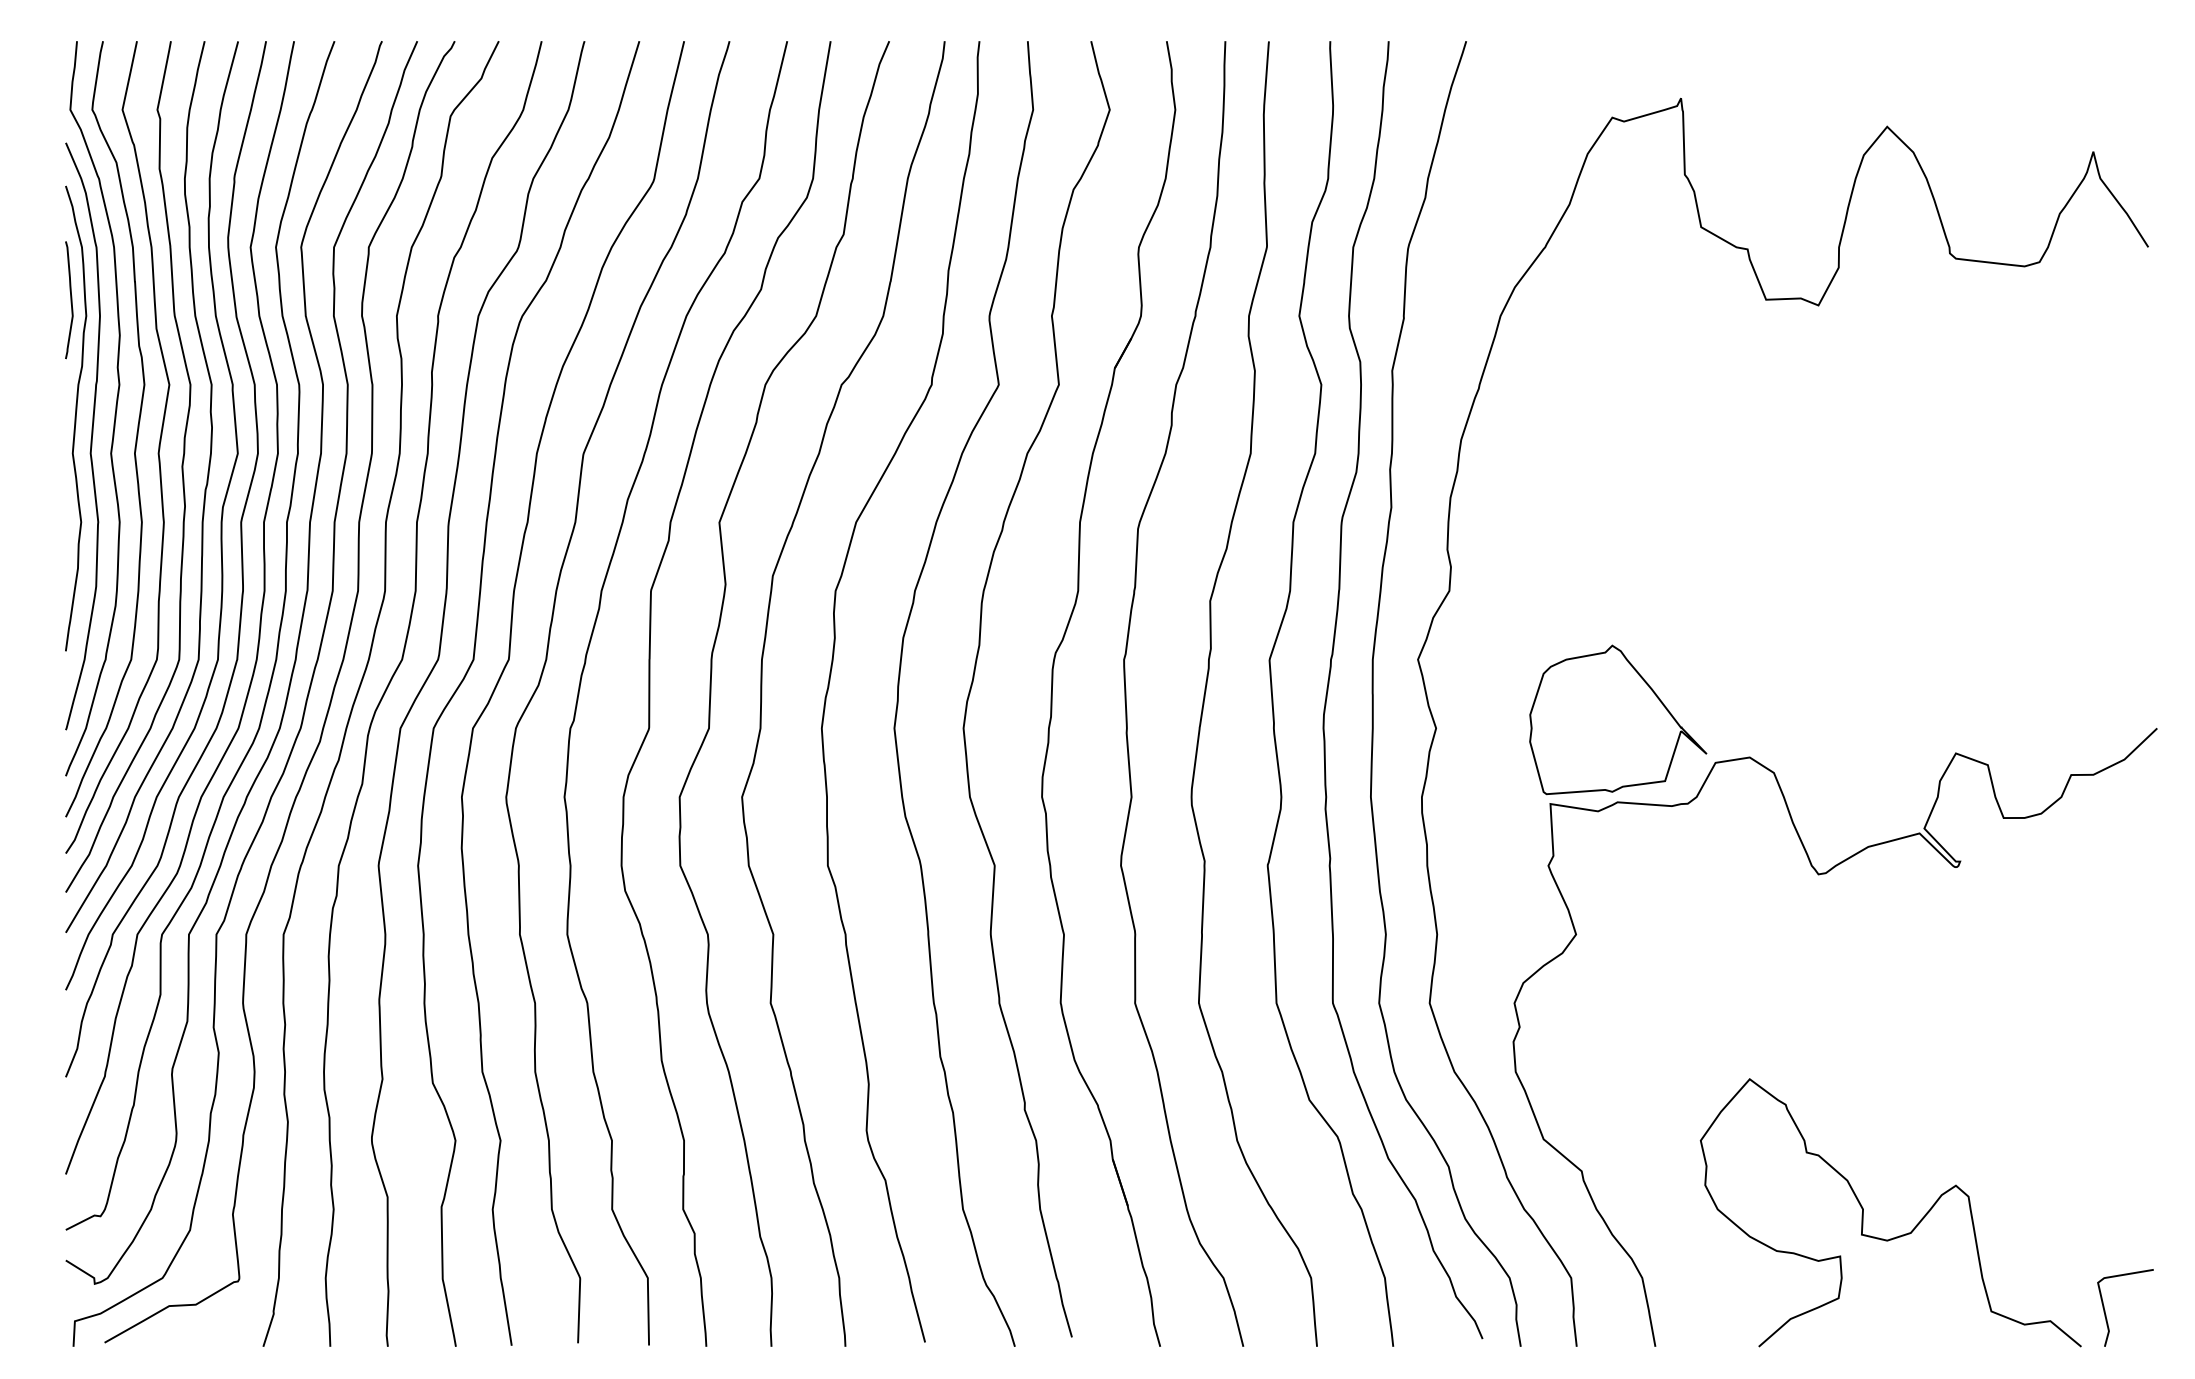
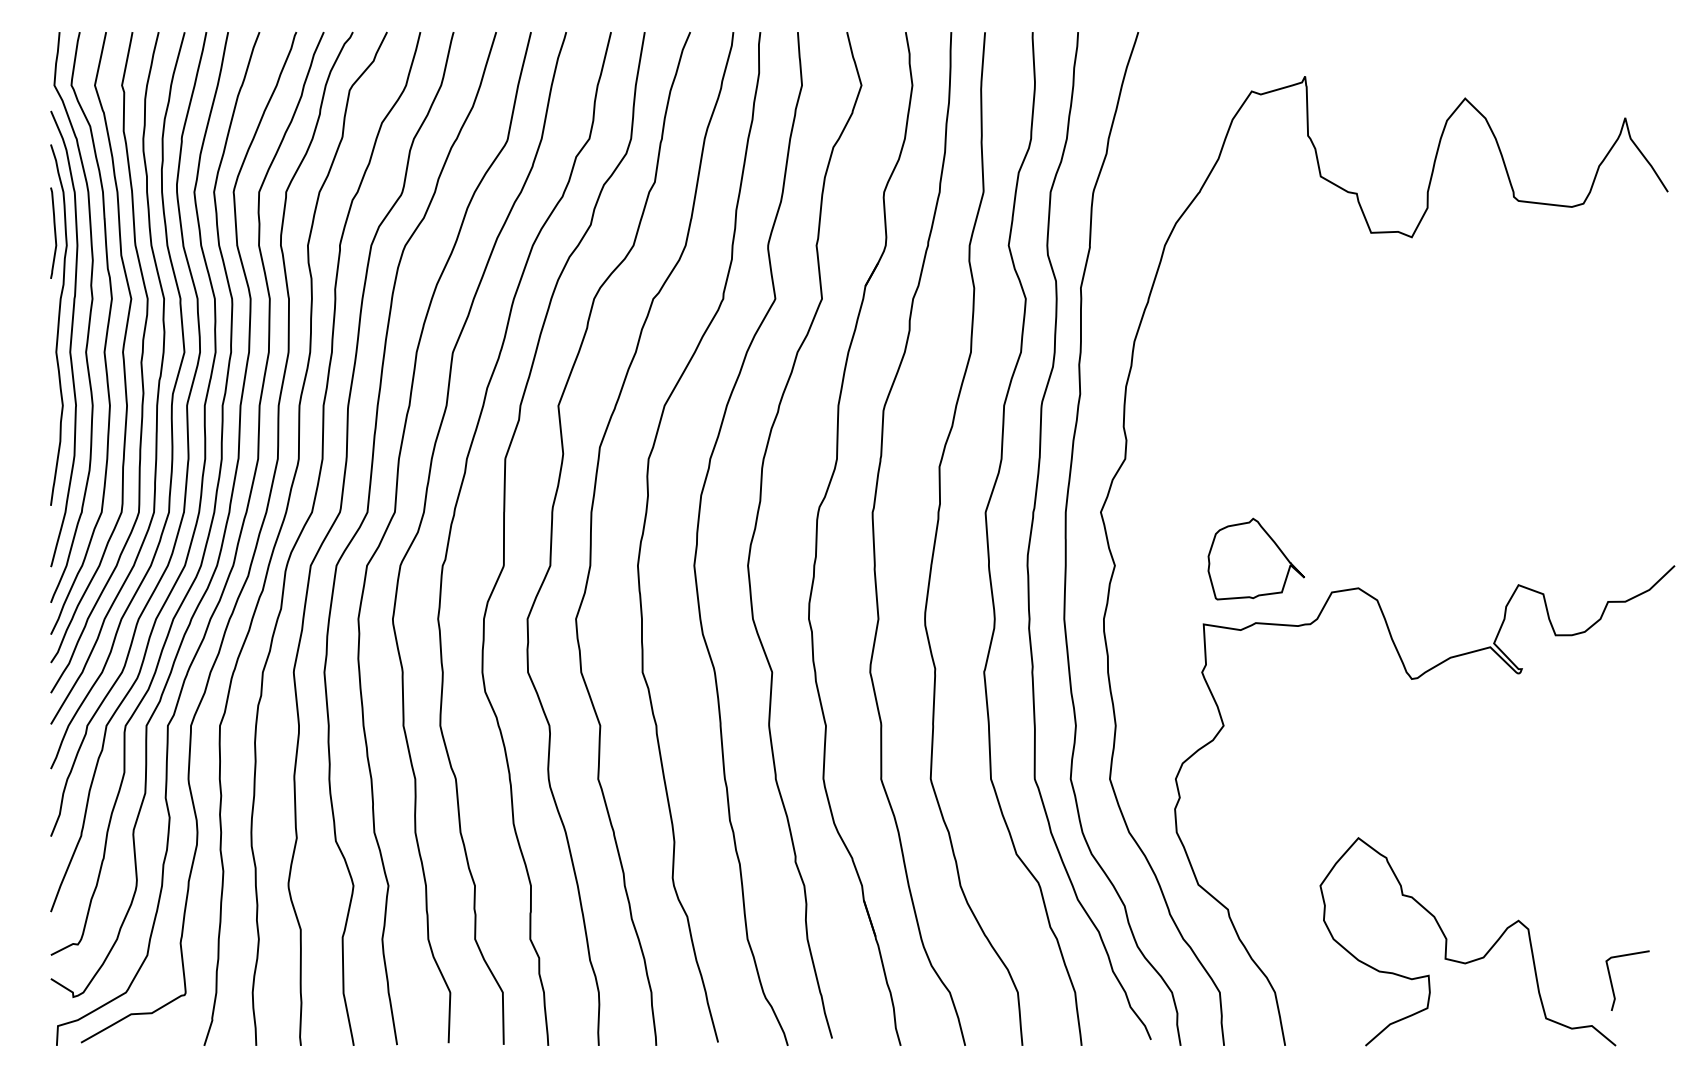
part: (1618, 719) -> (1256, 558), size x0.7
line: (2105, 1310) -> (1612, 982), moved

